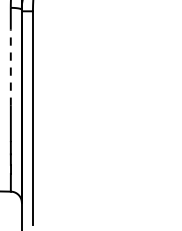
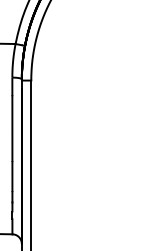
line: (10, 67) -> (12, 128), dashed -> solid

